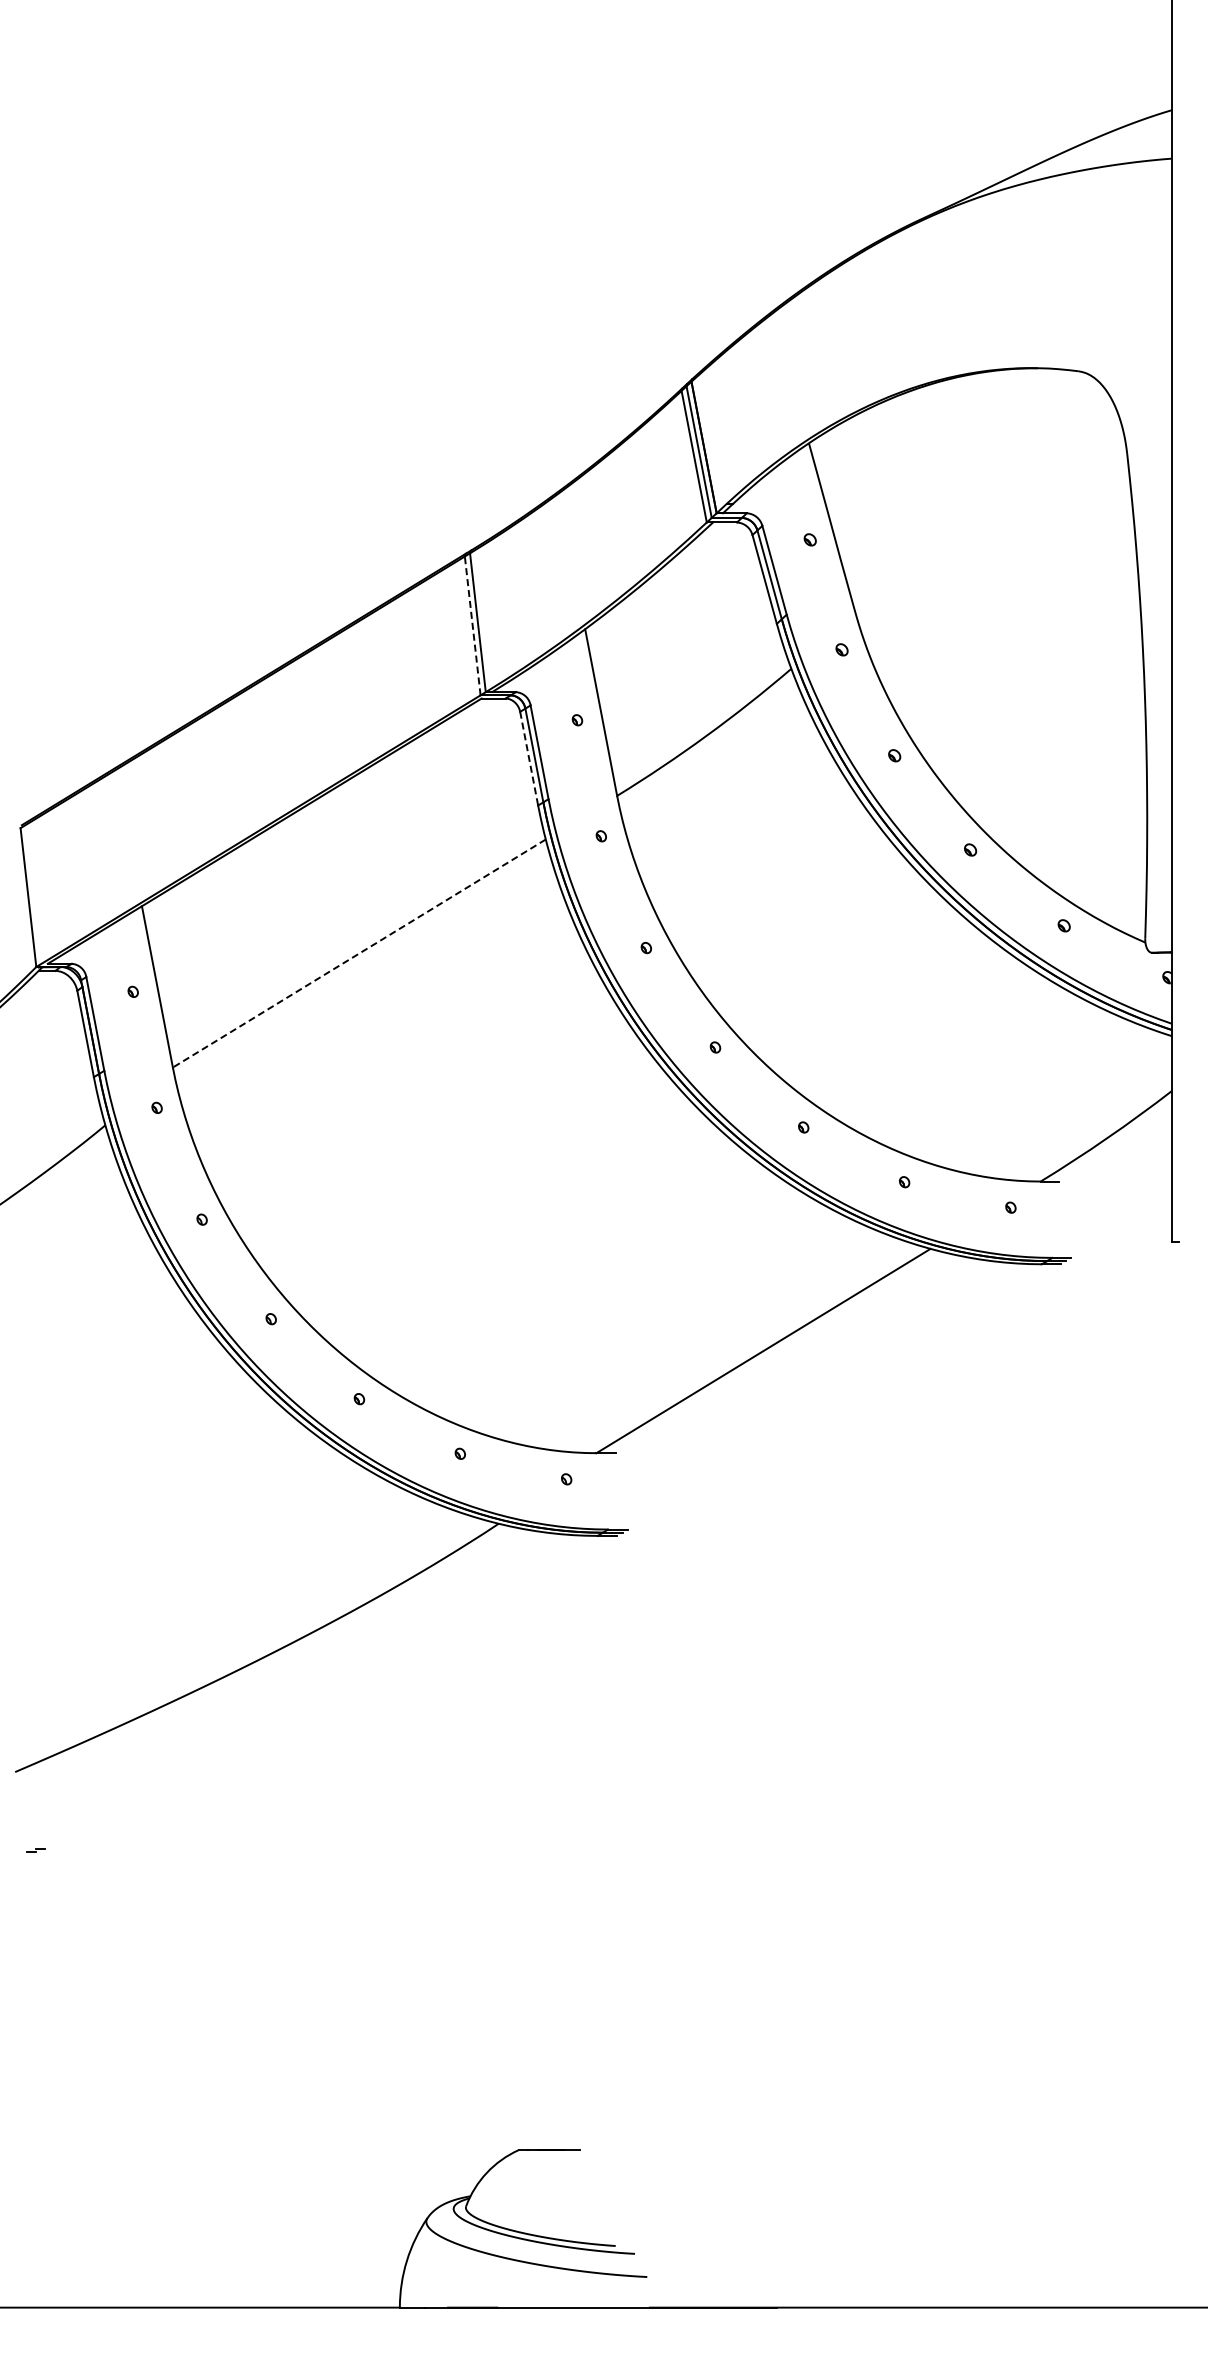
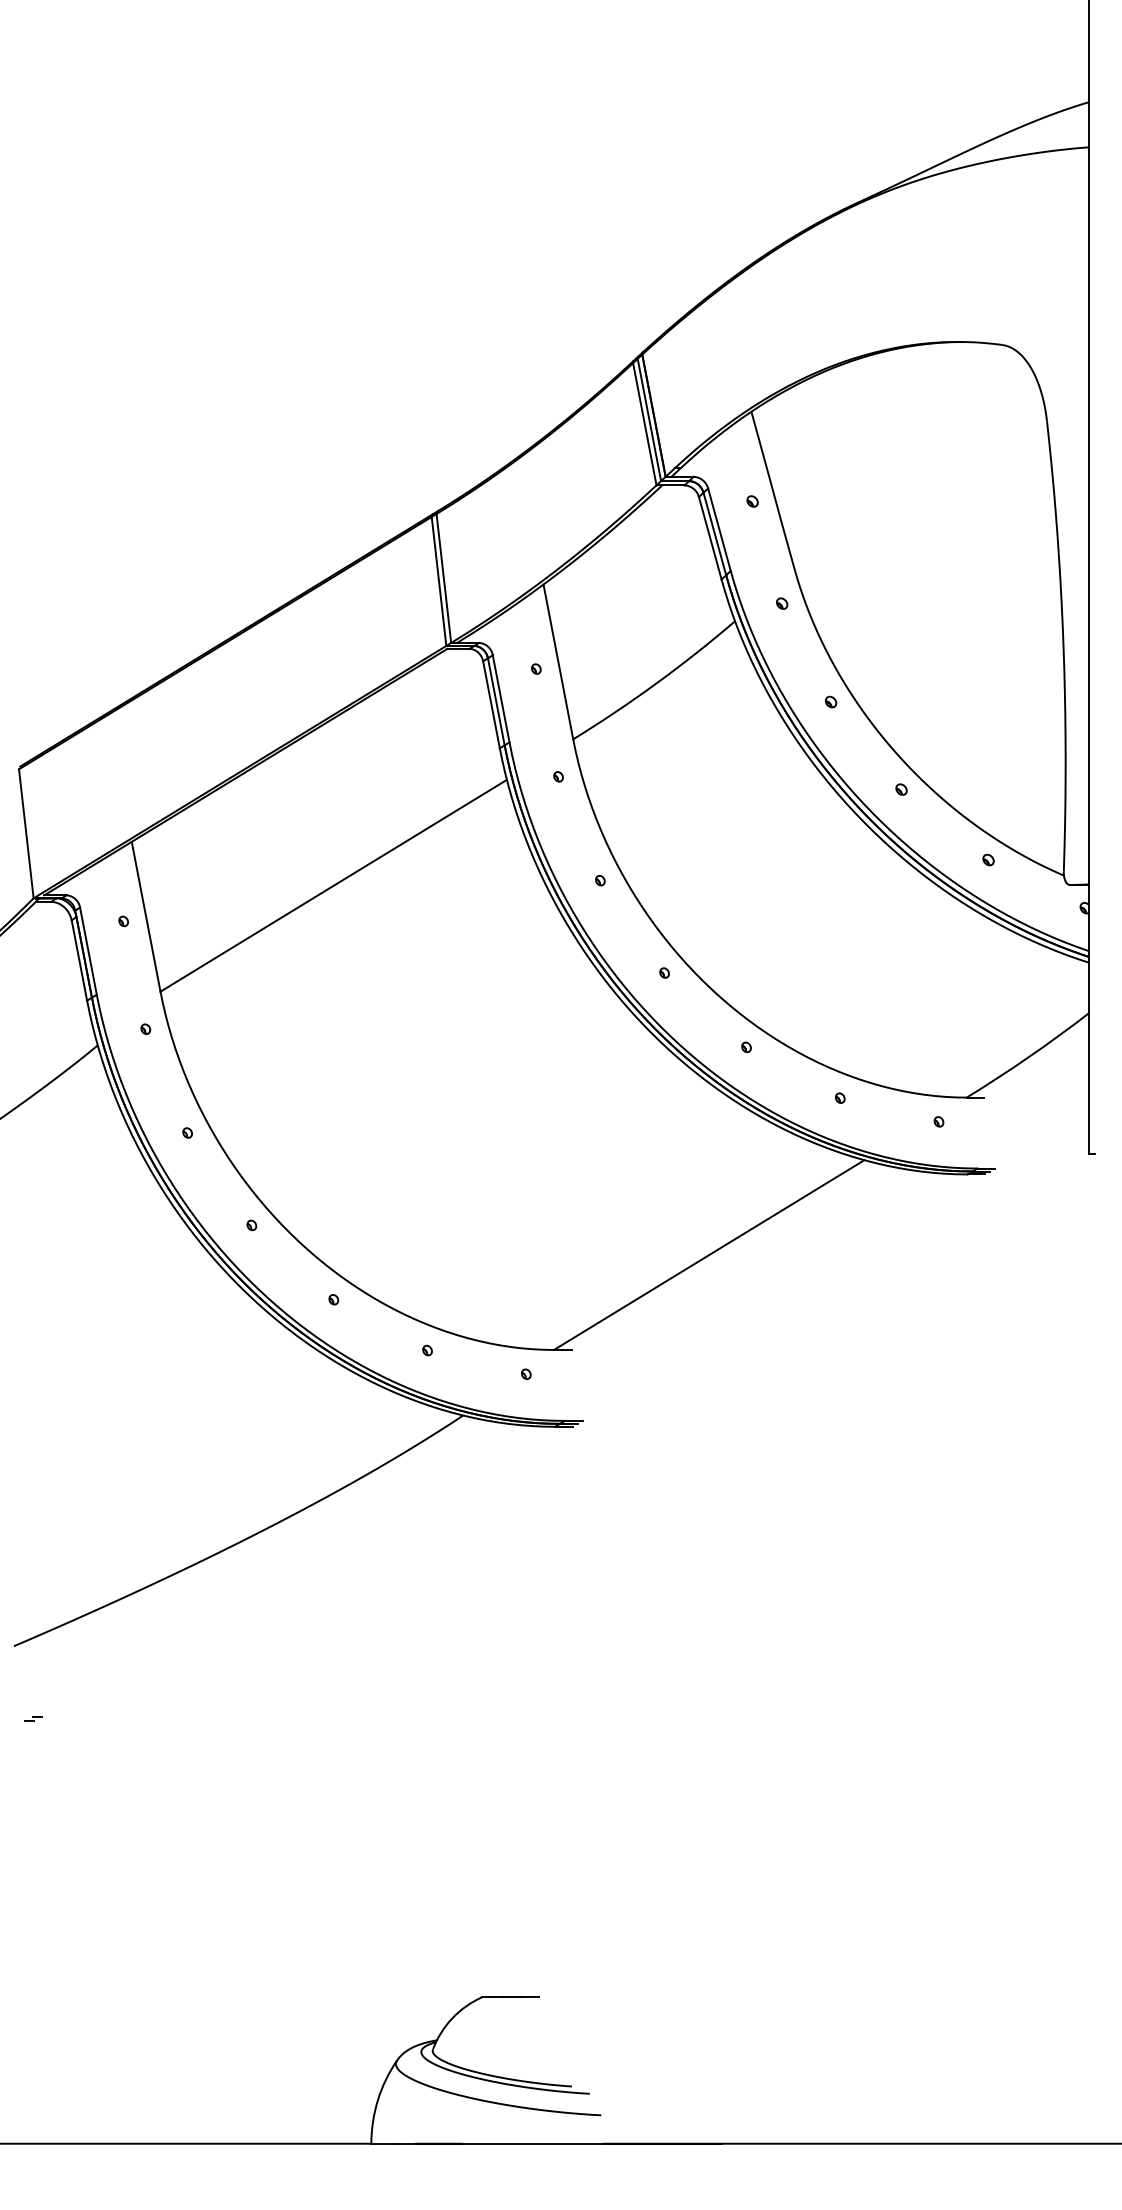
line: (472, 625) -> (438, 581), dashed -> solid
line: (529, 758) -> (491, 704), dashed -> solid
line: (359, 953) -> (333, 885), dashed -> solid

